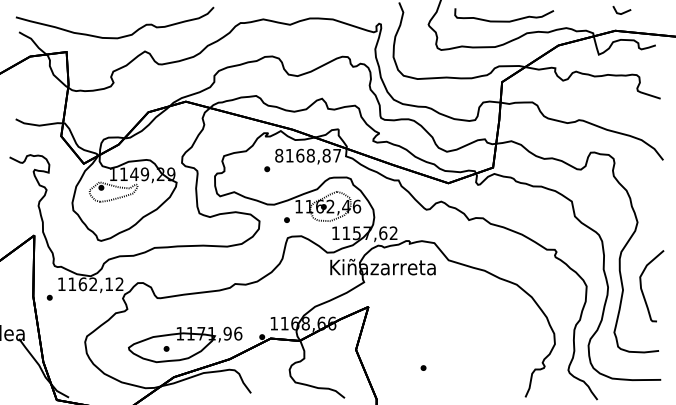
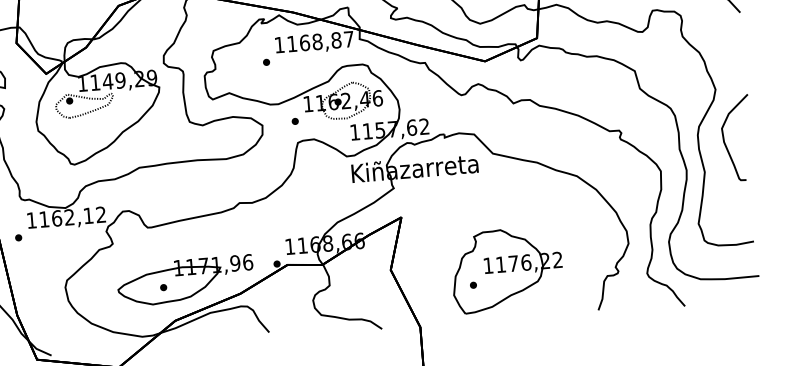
text: (279, 155) -> (279, 44), 8168,87 -> 1168,87
curve: (642, 289) -> (725, 143), moved
part: (452, 357) -> (507, 269), added

